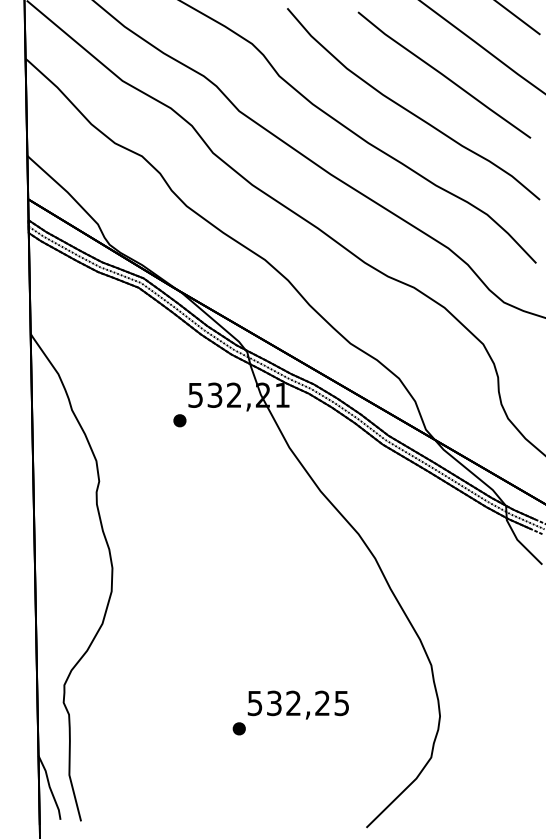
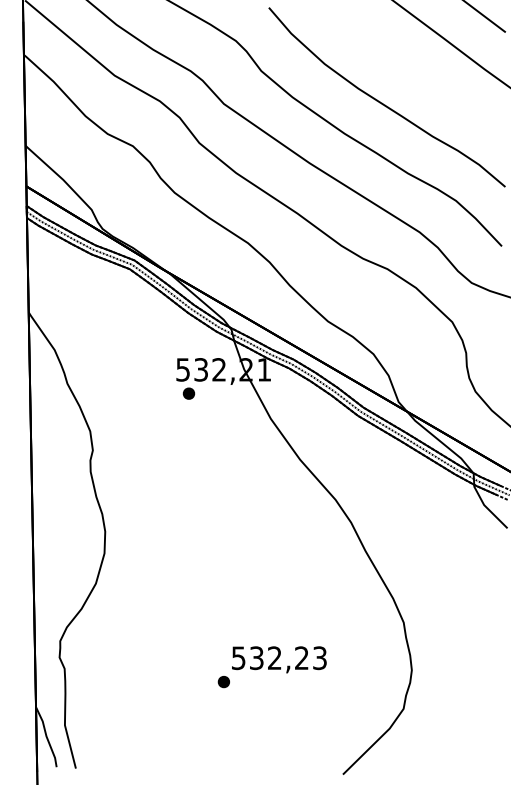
part: (444, 74) -> (416, 69), removed
part: (179, 420) -> (188, 393), moved
text: (342, 702) -> (320, 657), 532,25 -> 532,23

